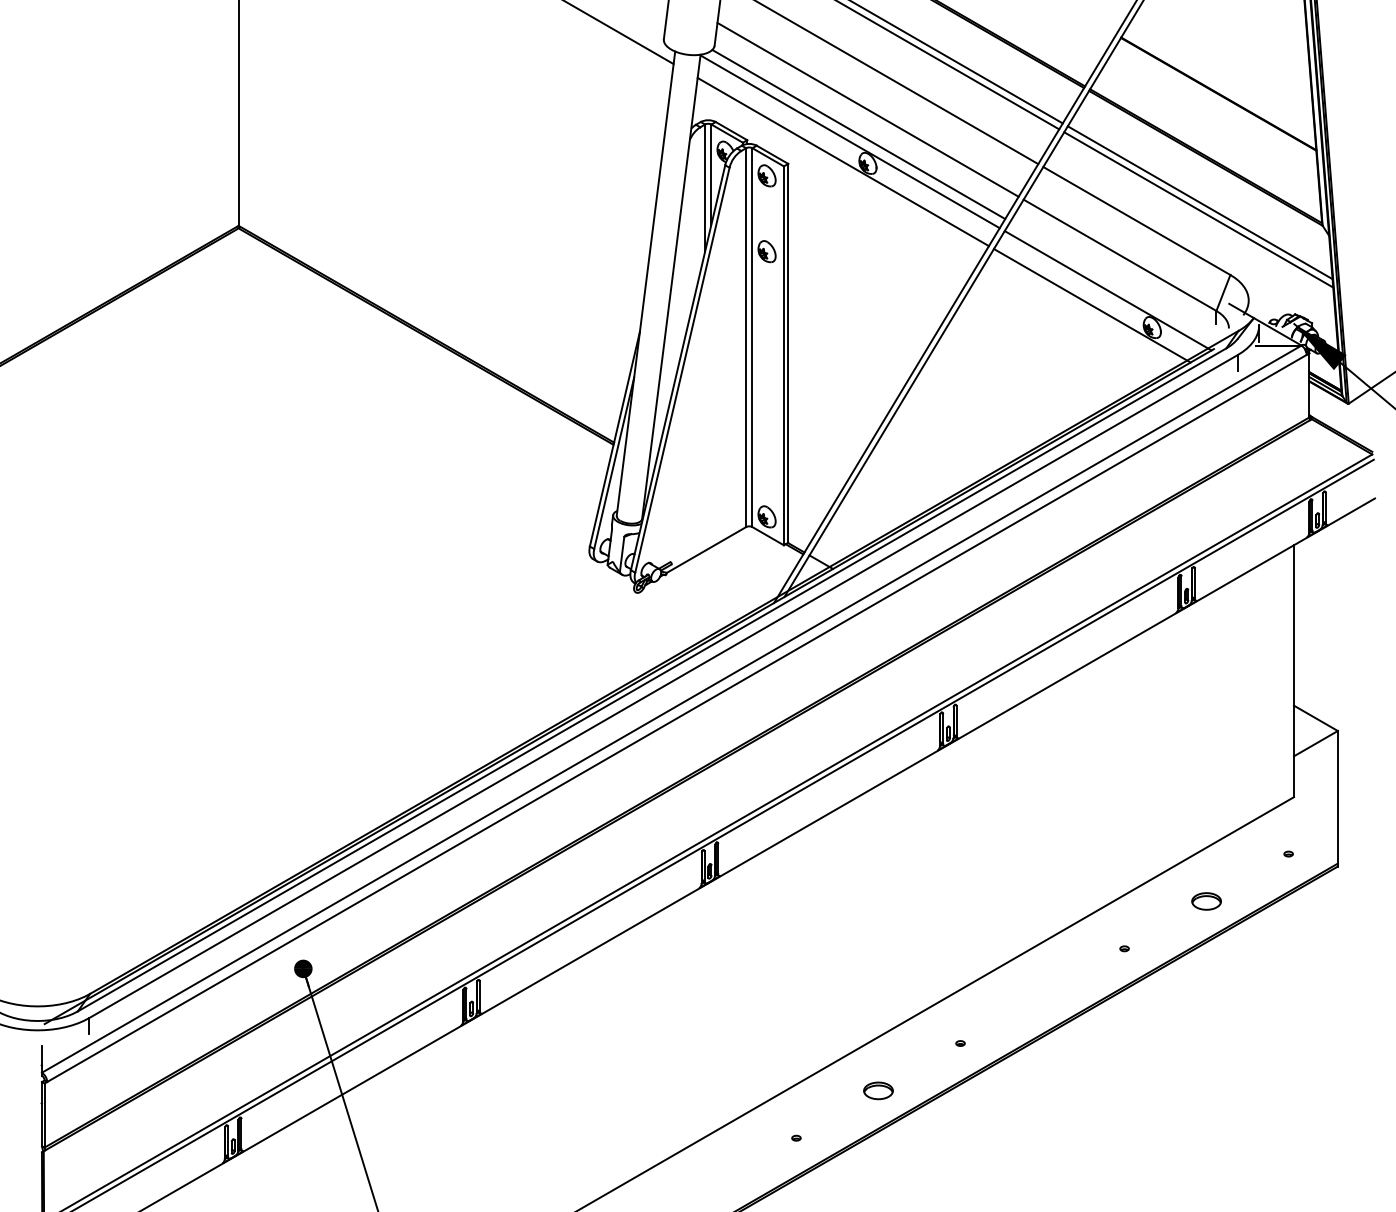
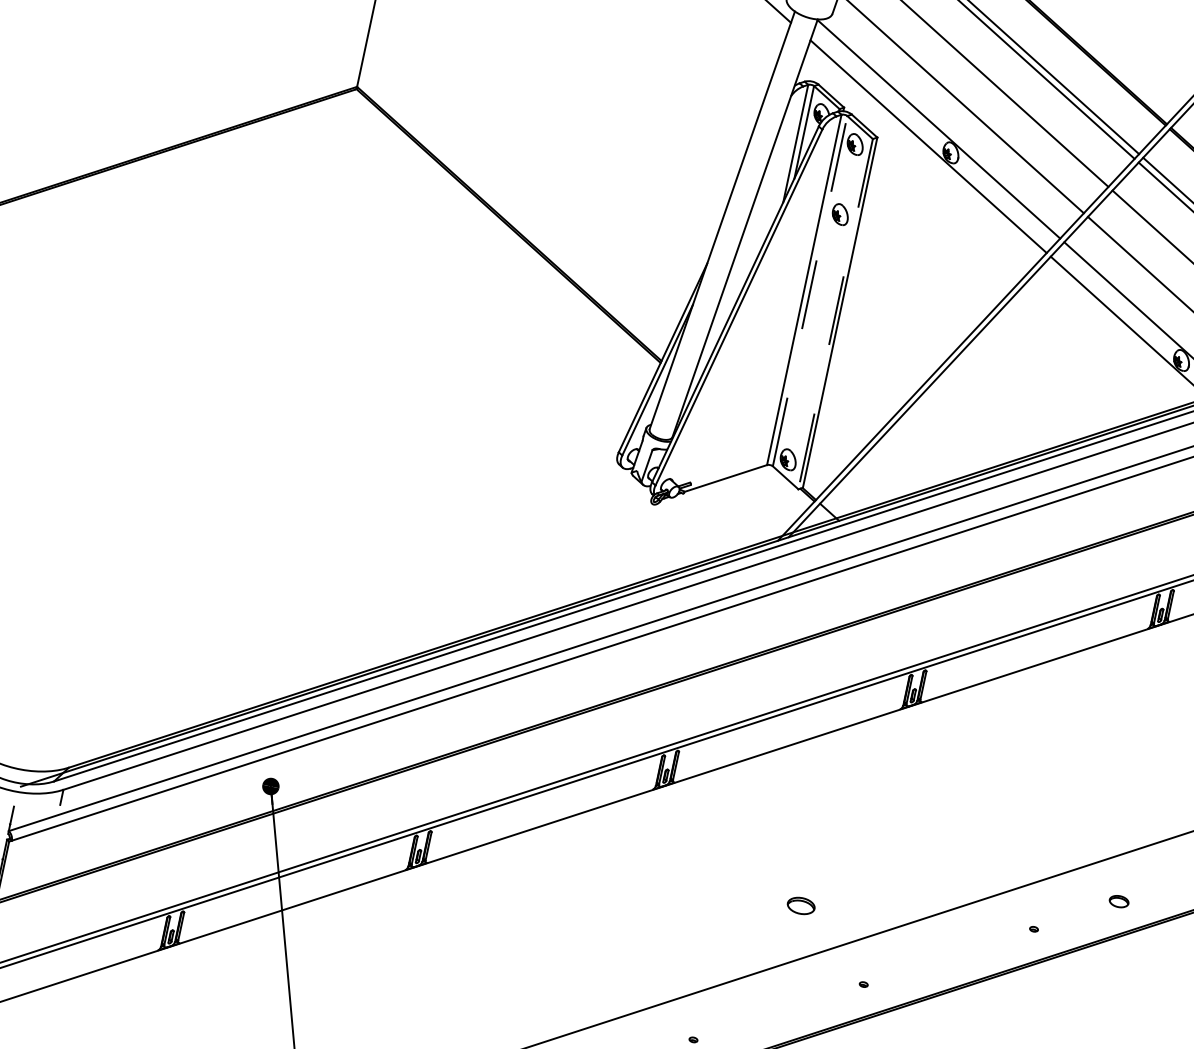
line: (858, 134) -> (948, 124), removed
line: (752, 337) -> (810, 291), solid -> dashed
line: (783, 356) -> (835, 314), solid -> dashed
part: (1206, 901) -> (1119, 901), size x0.7
part: (878, 1090) -> (801, 905), moved

